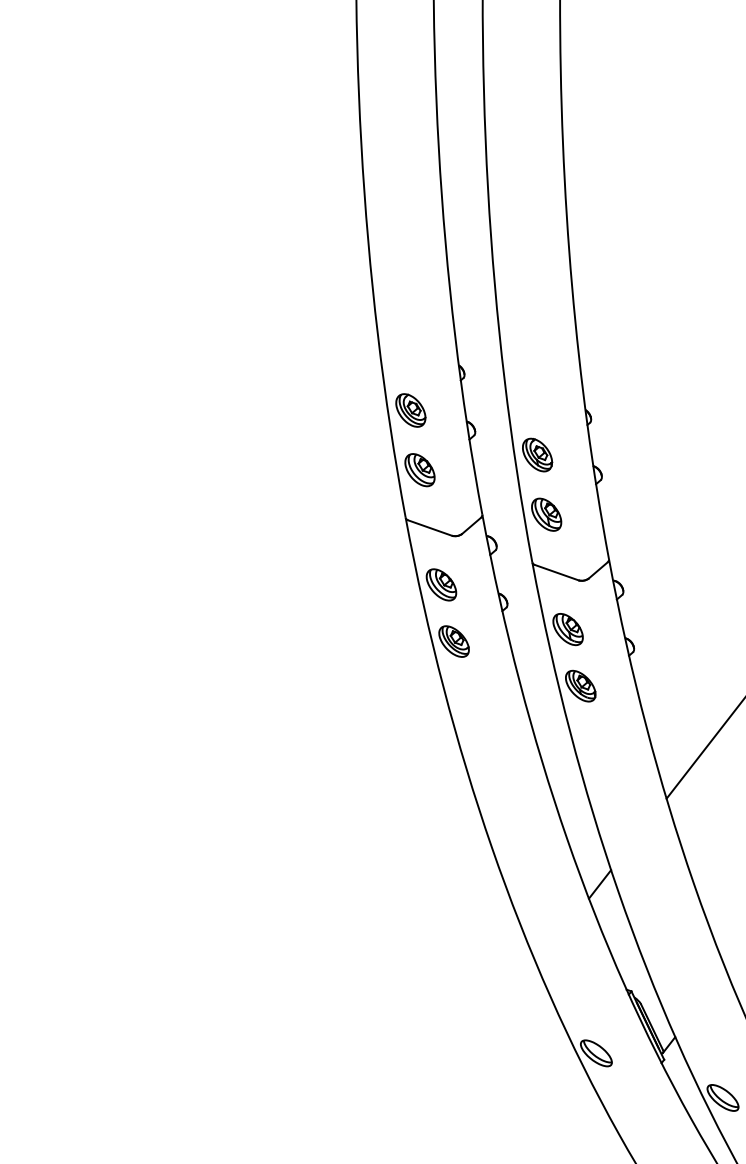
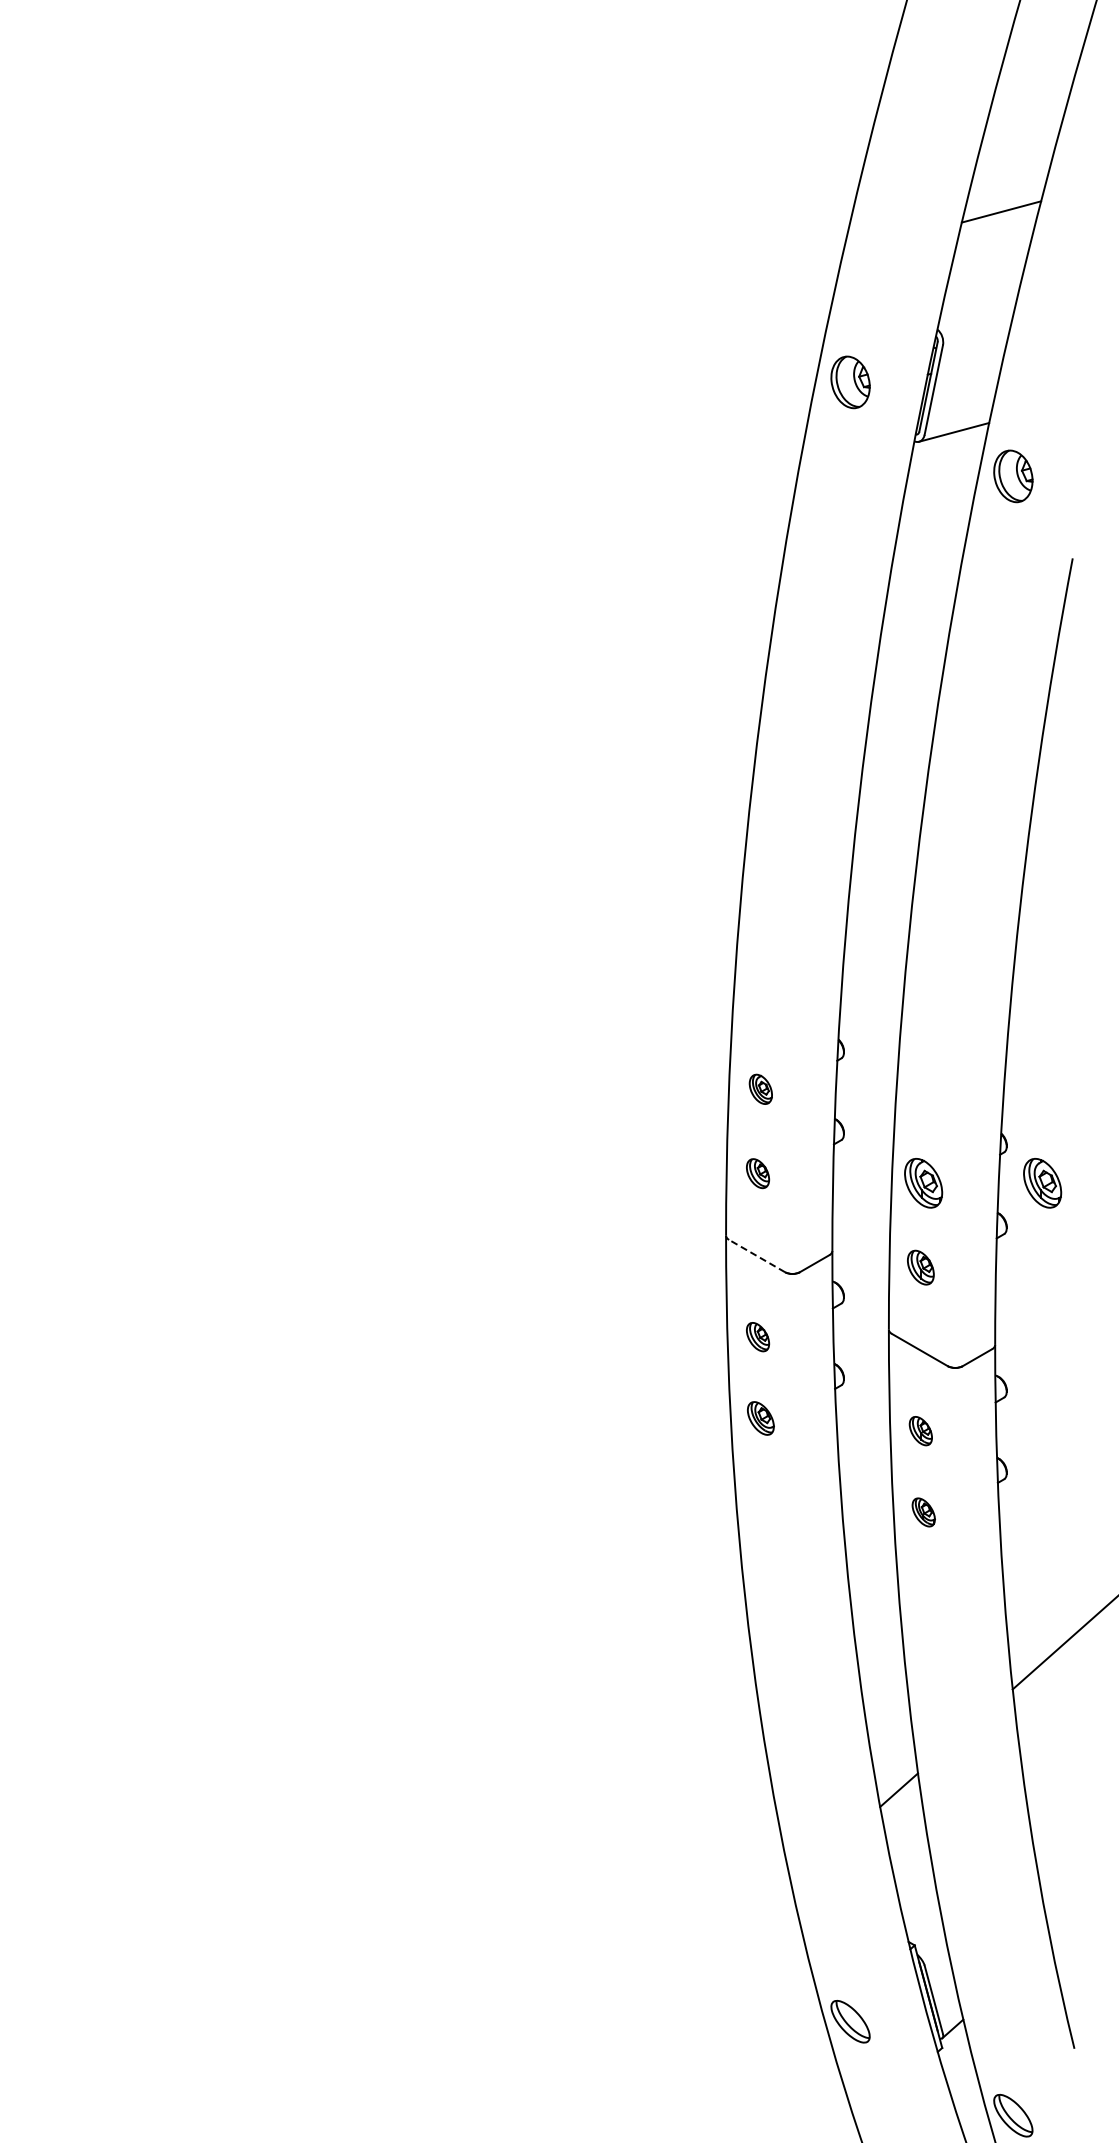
part: (410, 410) -> (760, 1089), size x0.6
part: (621, 439) -> (1042, 1183), added
part: (419, 470) -> (757, 1173), size x0.6
part: (546, 514) -> (920, 1267), size x0.7
line: (429, 527) -> (756, 1255), solid -> dashed
part: (441, 584) -> (757, 1336), size x0.6
part: (567, 629) -> (920, 1430), size x0.6
part: (453, 641) -> (760, 1418), size x0.7
part: (580, 686) -> (923, 1512), size x0.6

